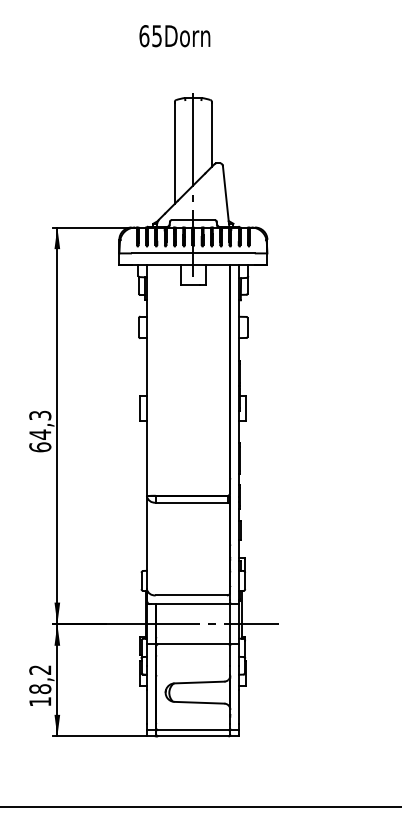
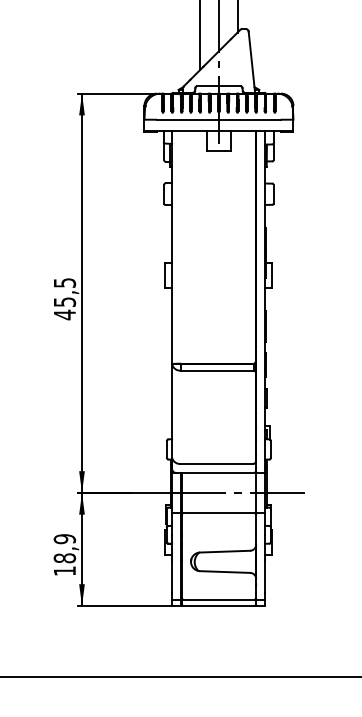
text: (40, 431) -> (65, 298), 64,3 -> 45,5
text: (40, 670) -> (65, 539), 18,2 -> 18,9

